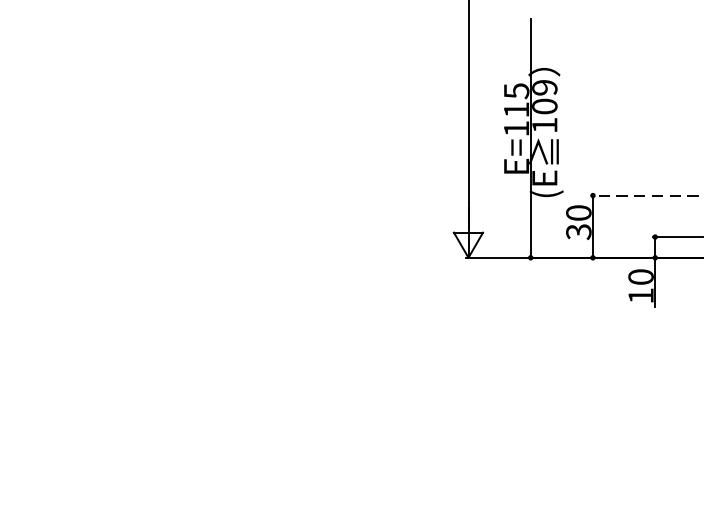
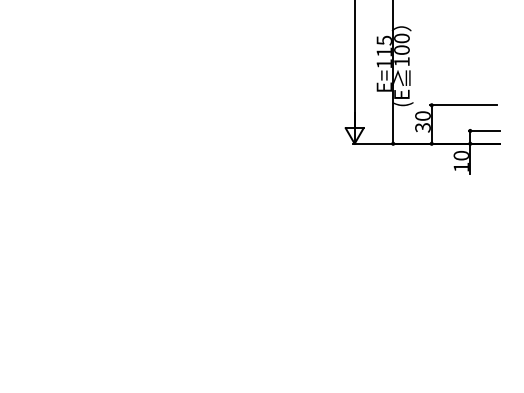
text: (544, 87) -> (401, 38), 109 -> 100
line: (644, 195) -> (463, 105), dashed -> solid

